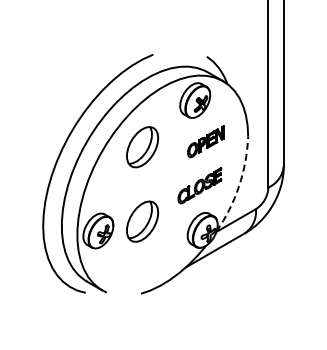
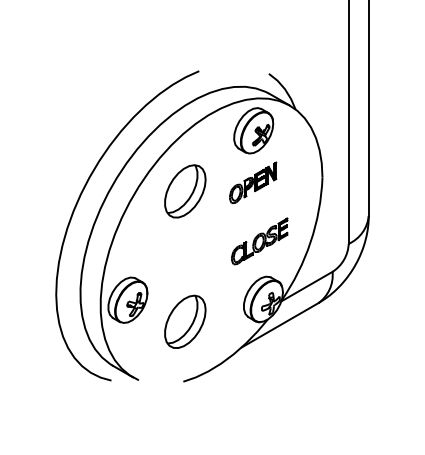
part: (205, 141) -> (252, 182), moved
arc: (239, 186) -> (311, 242), dashed -> solid
part: (142, 221) -> (185, 321), moved

